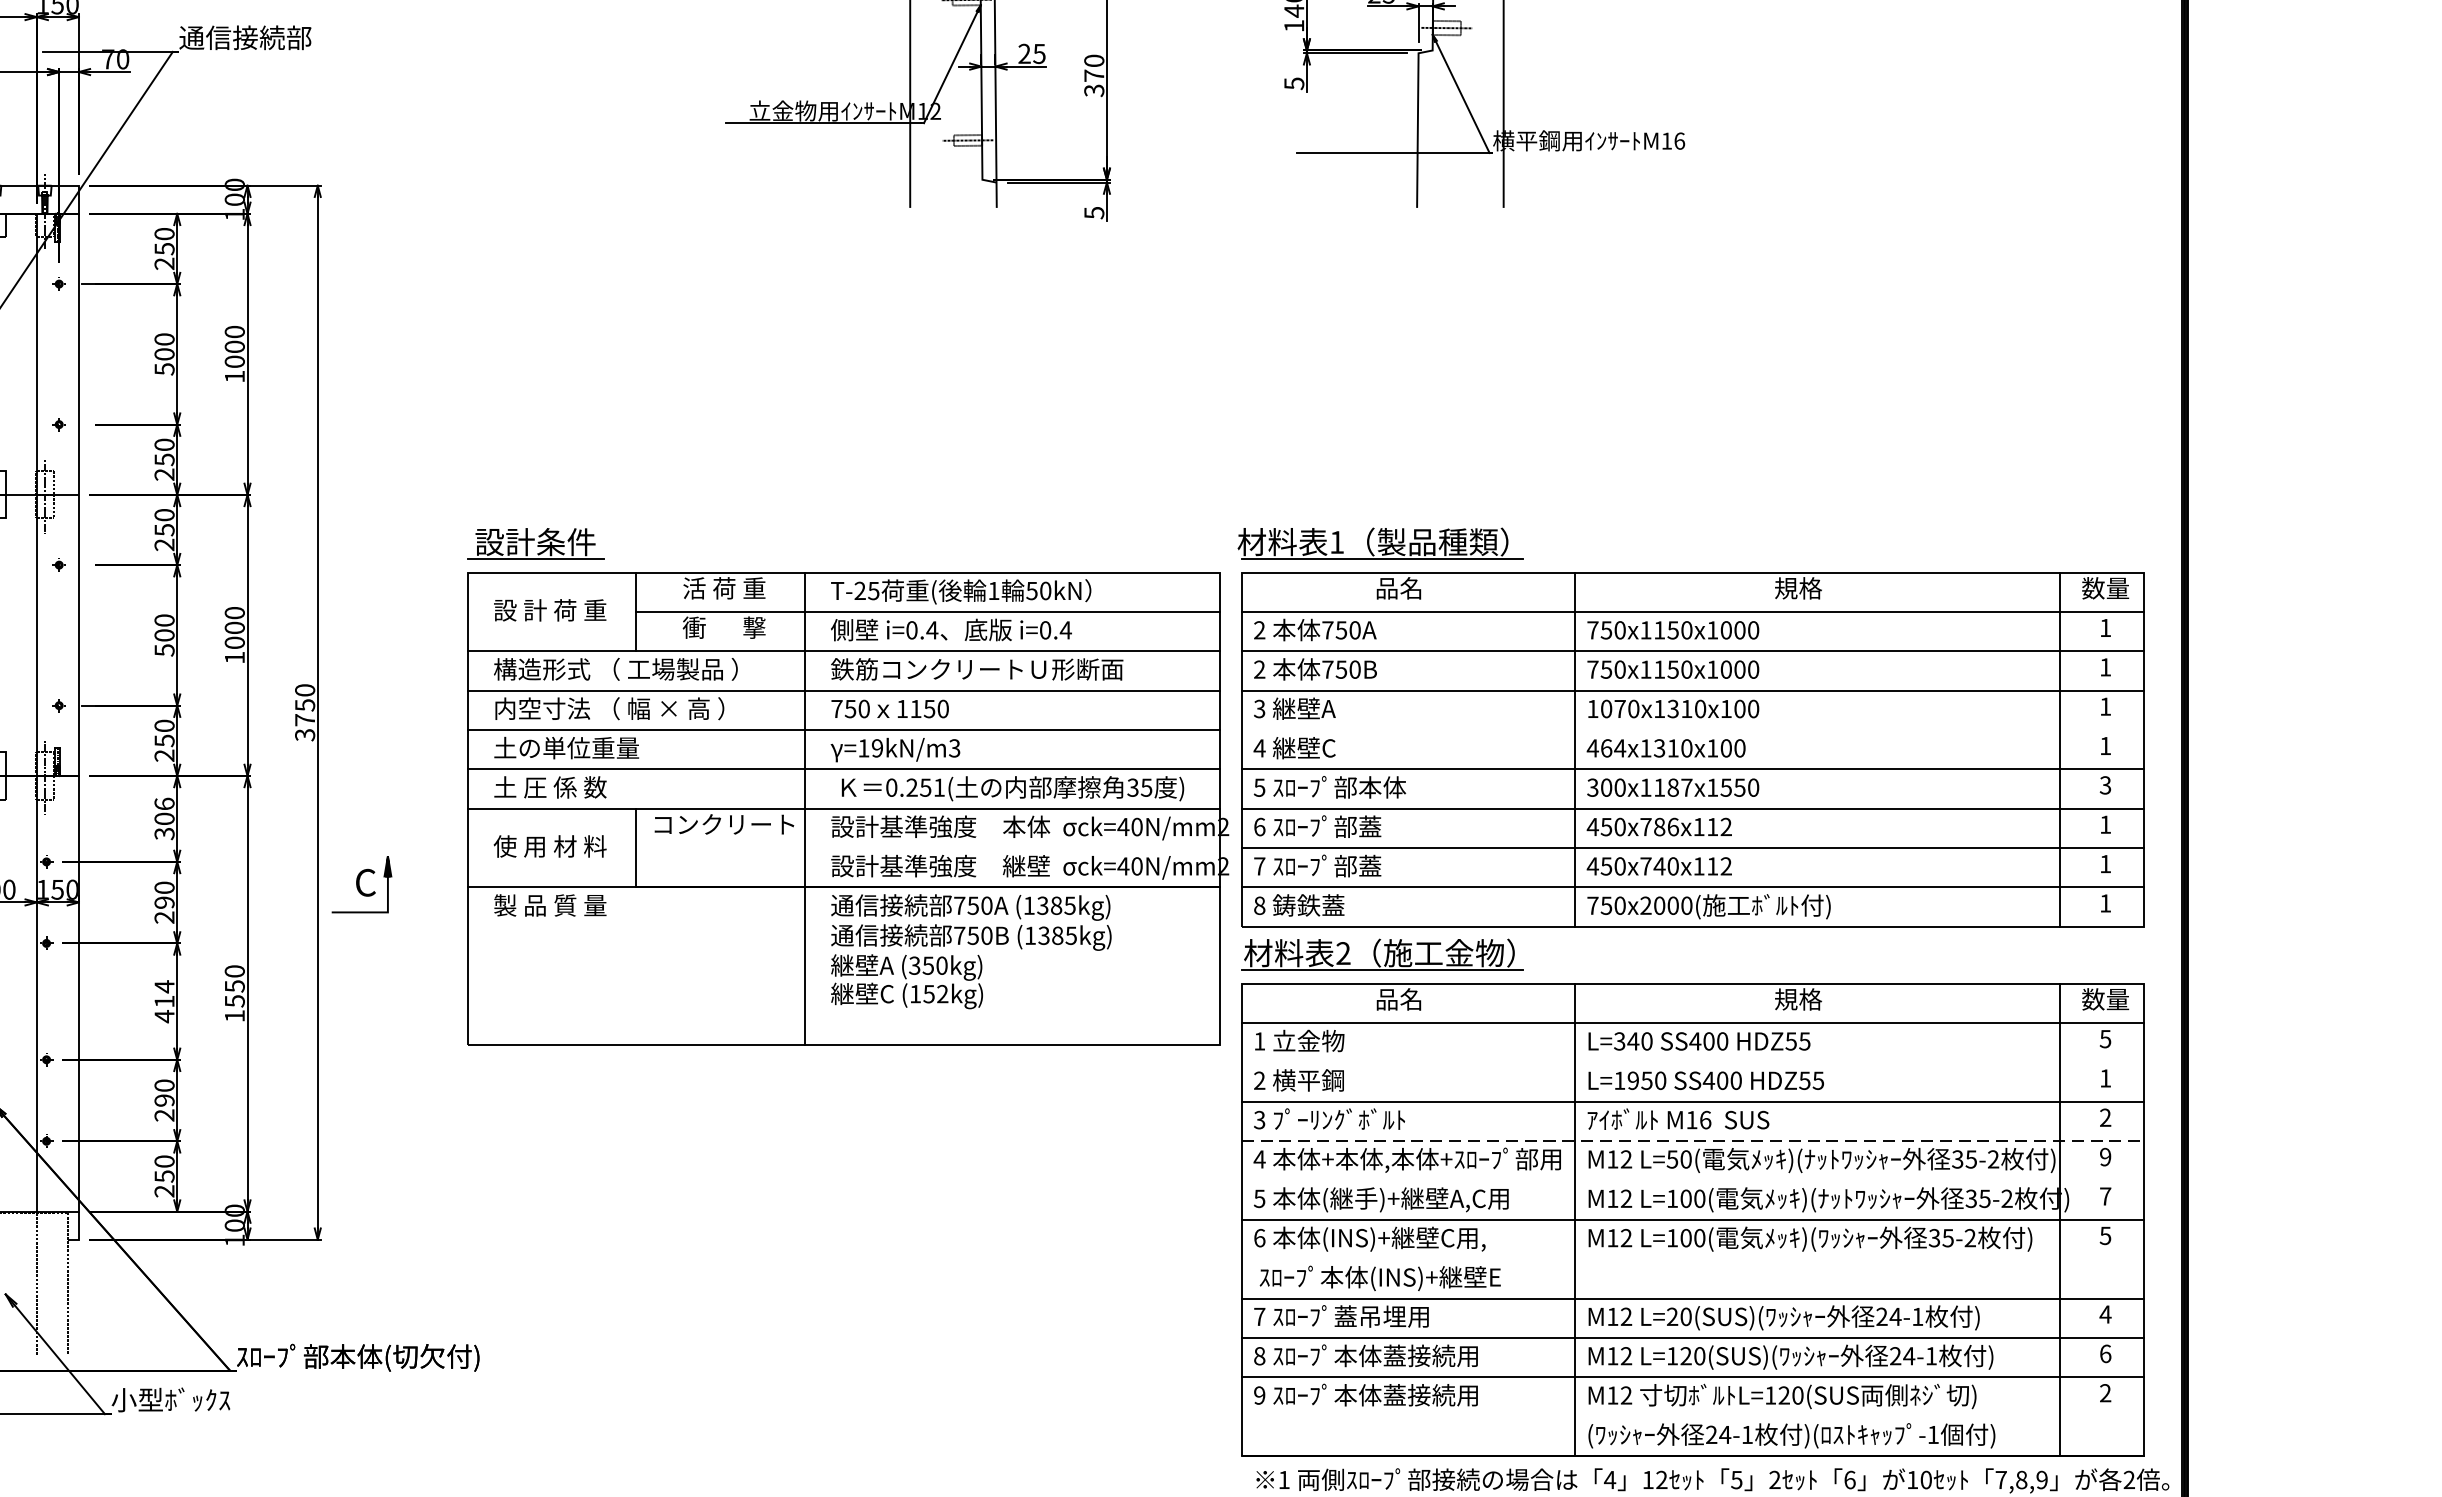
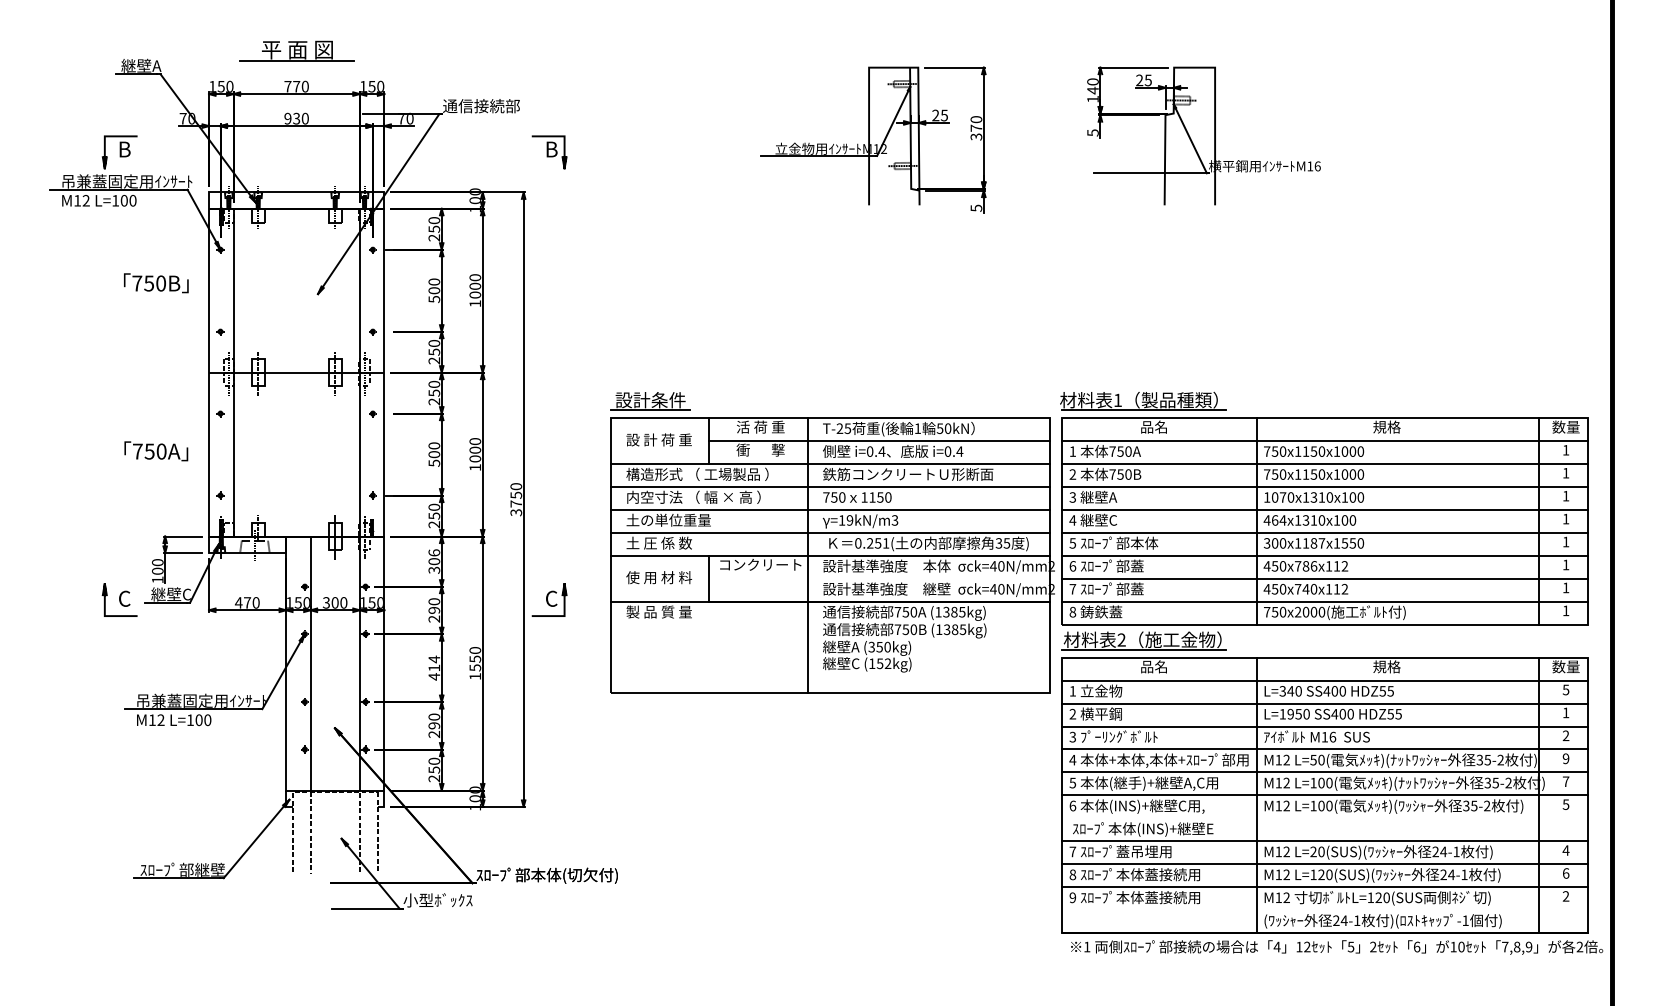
part: (362, 117) -> (549, 152), added
text: (1259, 630) -> (1072, 451), 2 -> 1
line: (1692, 729) -> (1325, 509), added
text: (2104, 784) -> (1565, 541), 3 -> 1
line: (1692, 1062) -> (1325, 703), added
line: (1692, 1141) -> (1325, 749), dashed -> solid
line: (1692, 1180) -> (1325, 772), added

